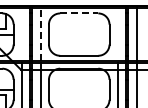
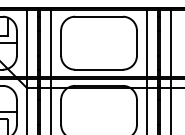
line: (79, 13) -> (99, 16), dashed -> solid
line: (21, 34) -> (26, 43), added
line: (40, 34) -> (50, 43), dashed -> solid
line: (117, 34) -> (146, 43), added

